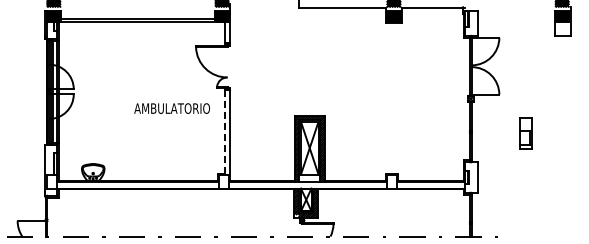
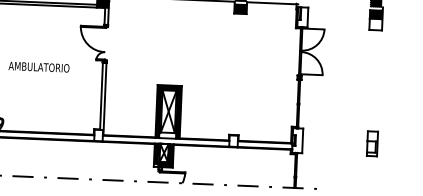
text: (171, 108) -> (38, 67), moved
line: (225, 132) -> (101, 96), dashed -> solid
part: (525, 133) -> (372, 143), moved

